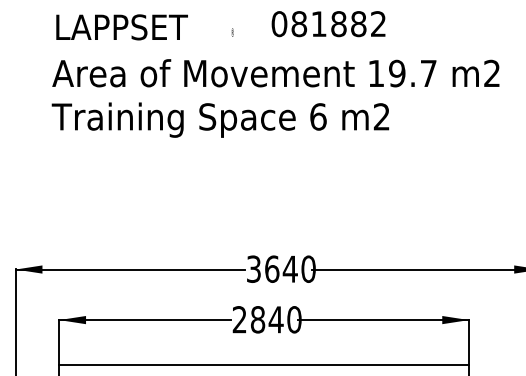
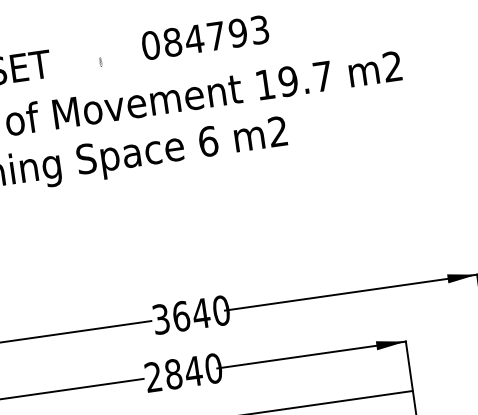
text: (347, 24) -> (225, 35), 081882 -> 084793

